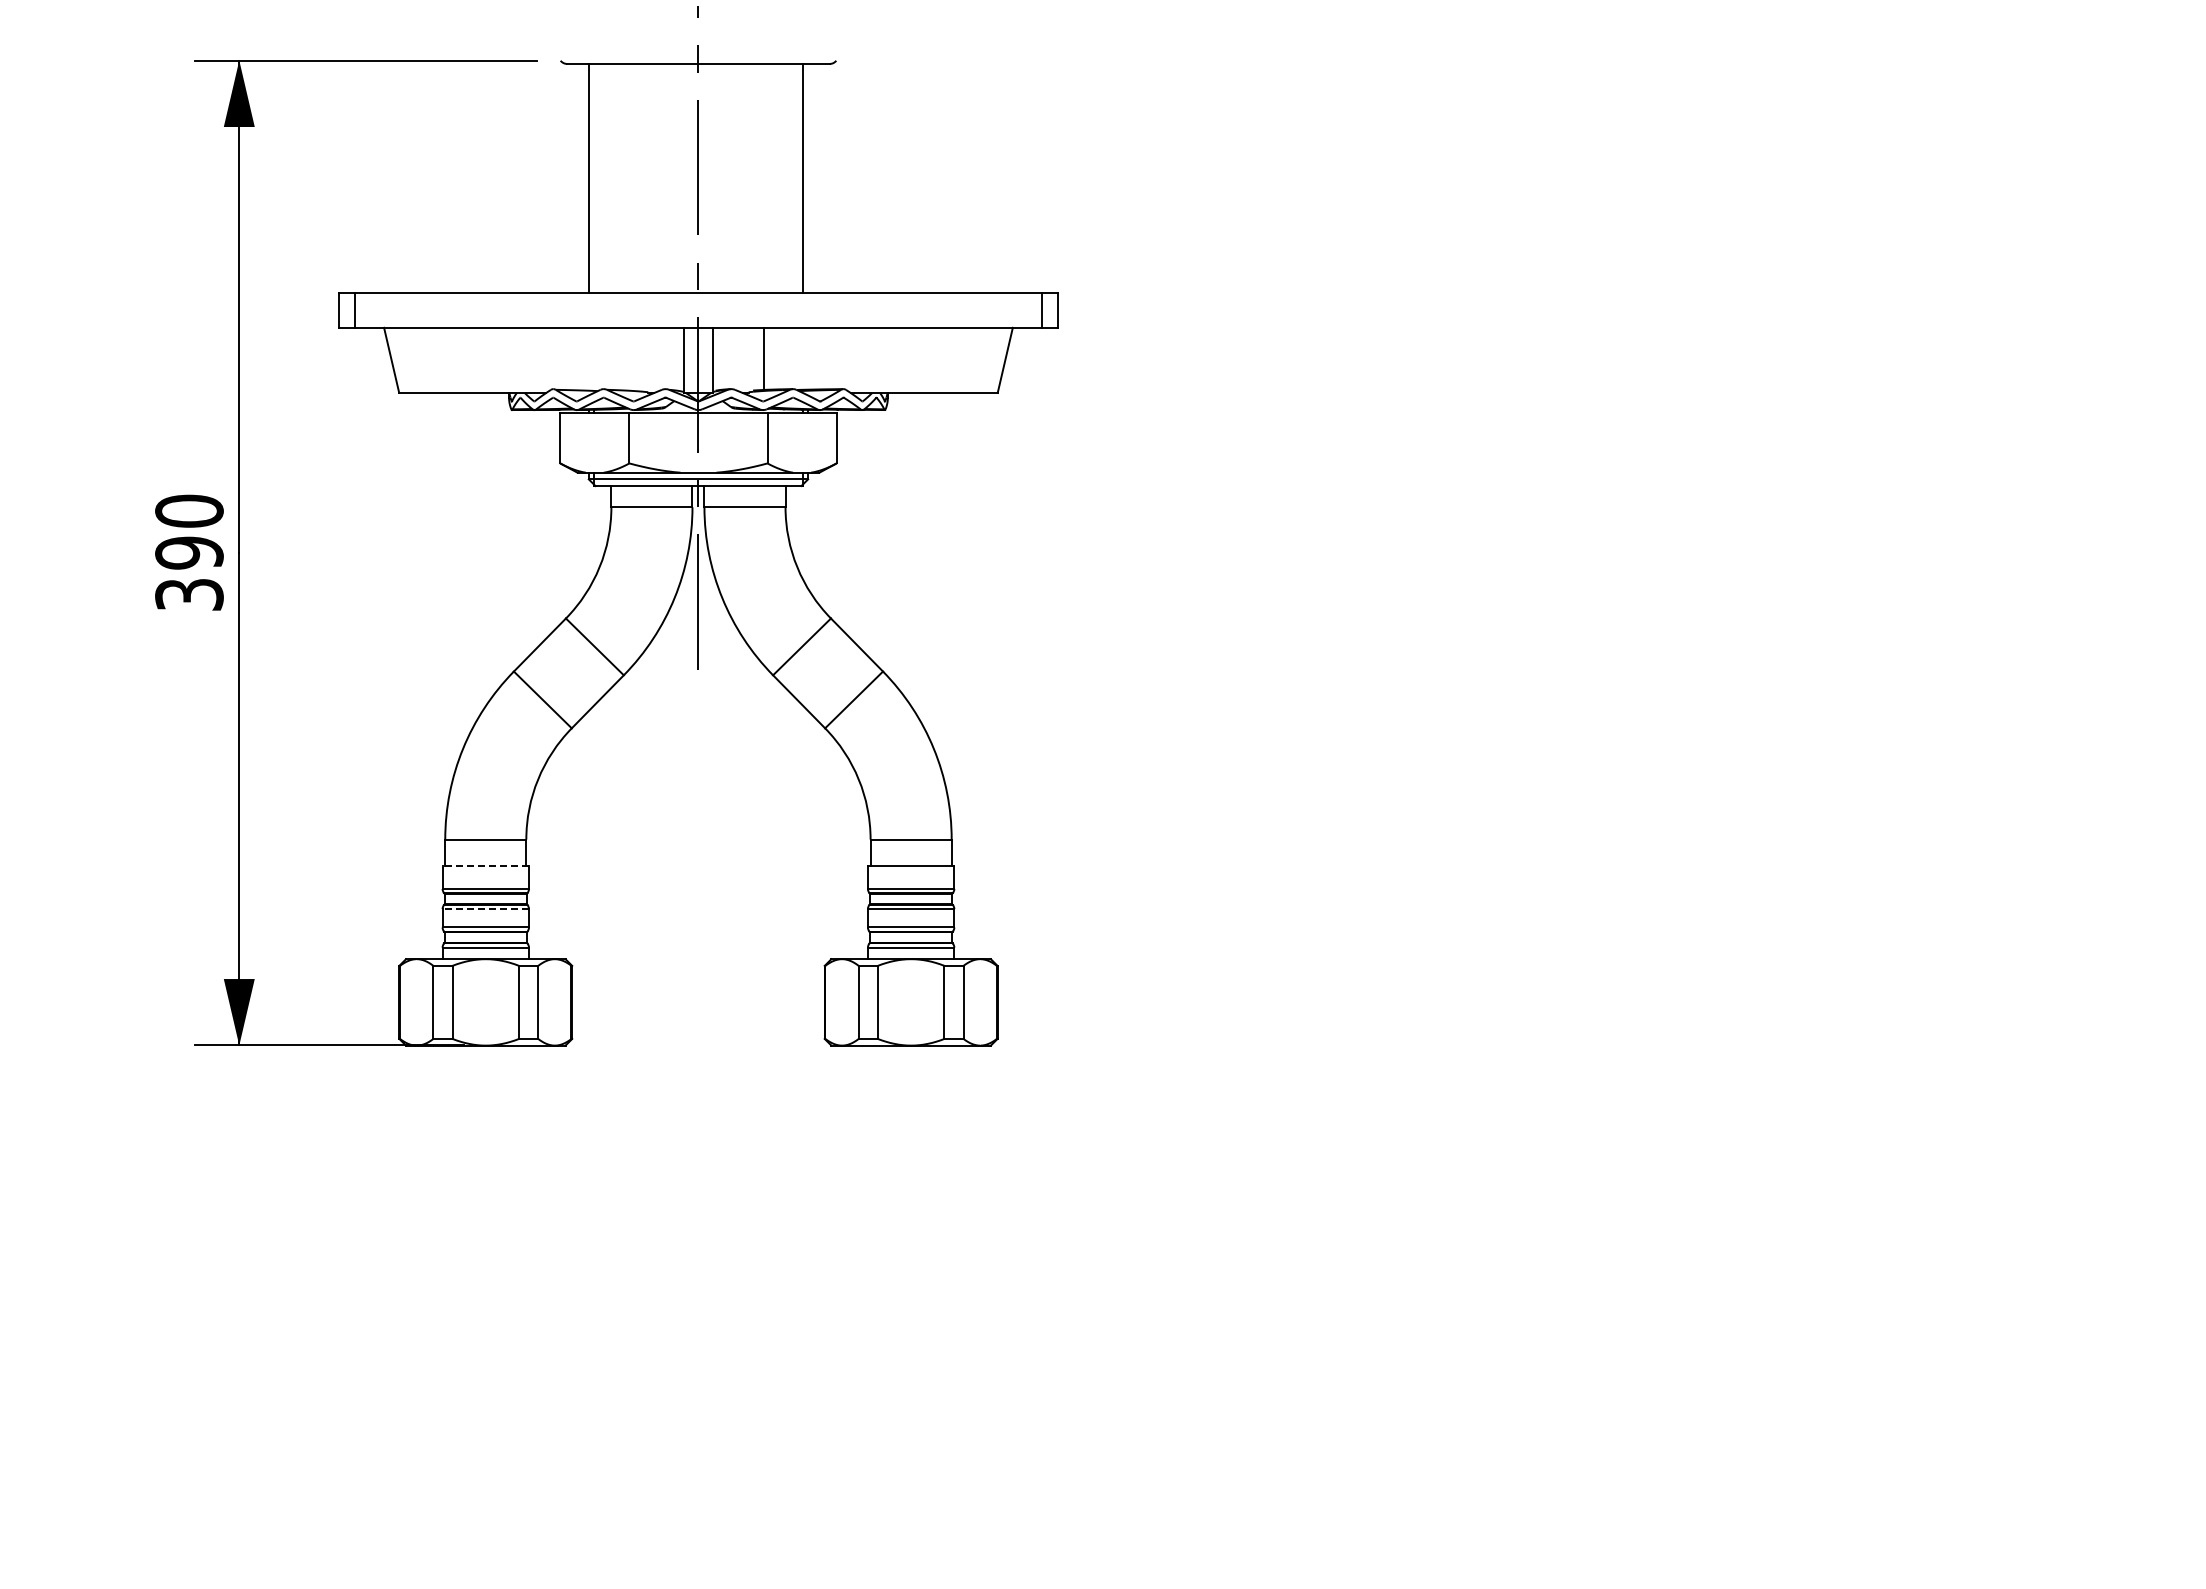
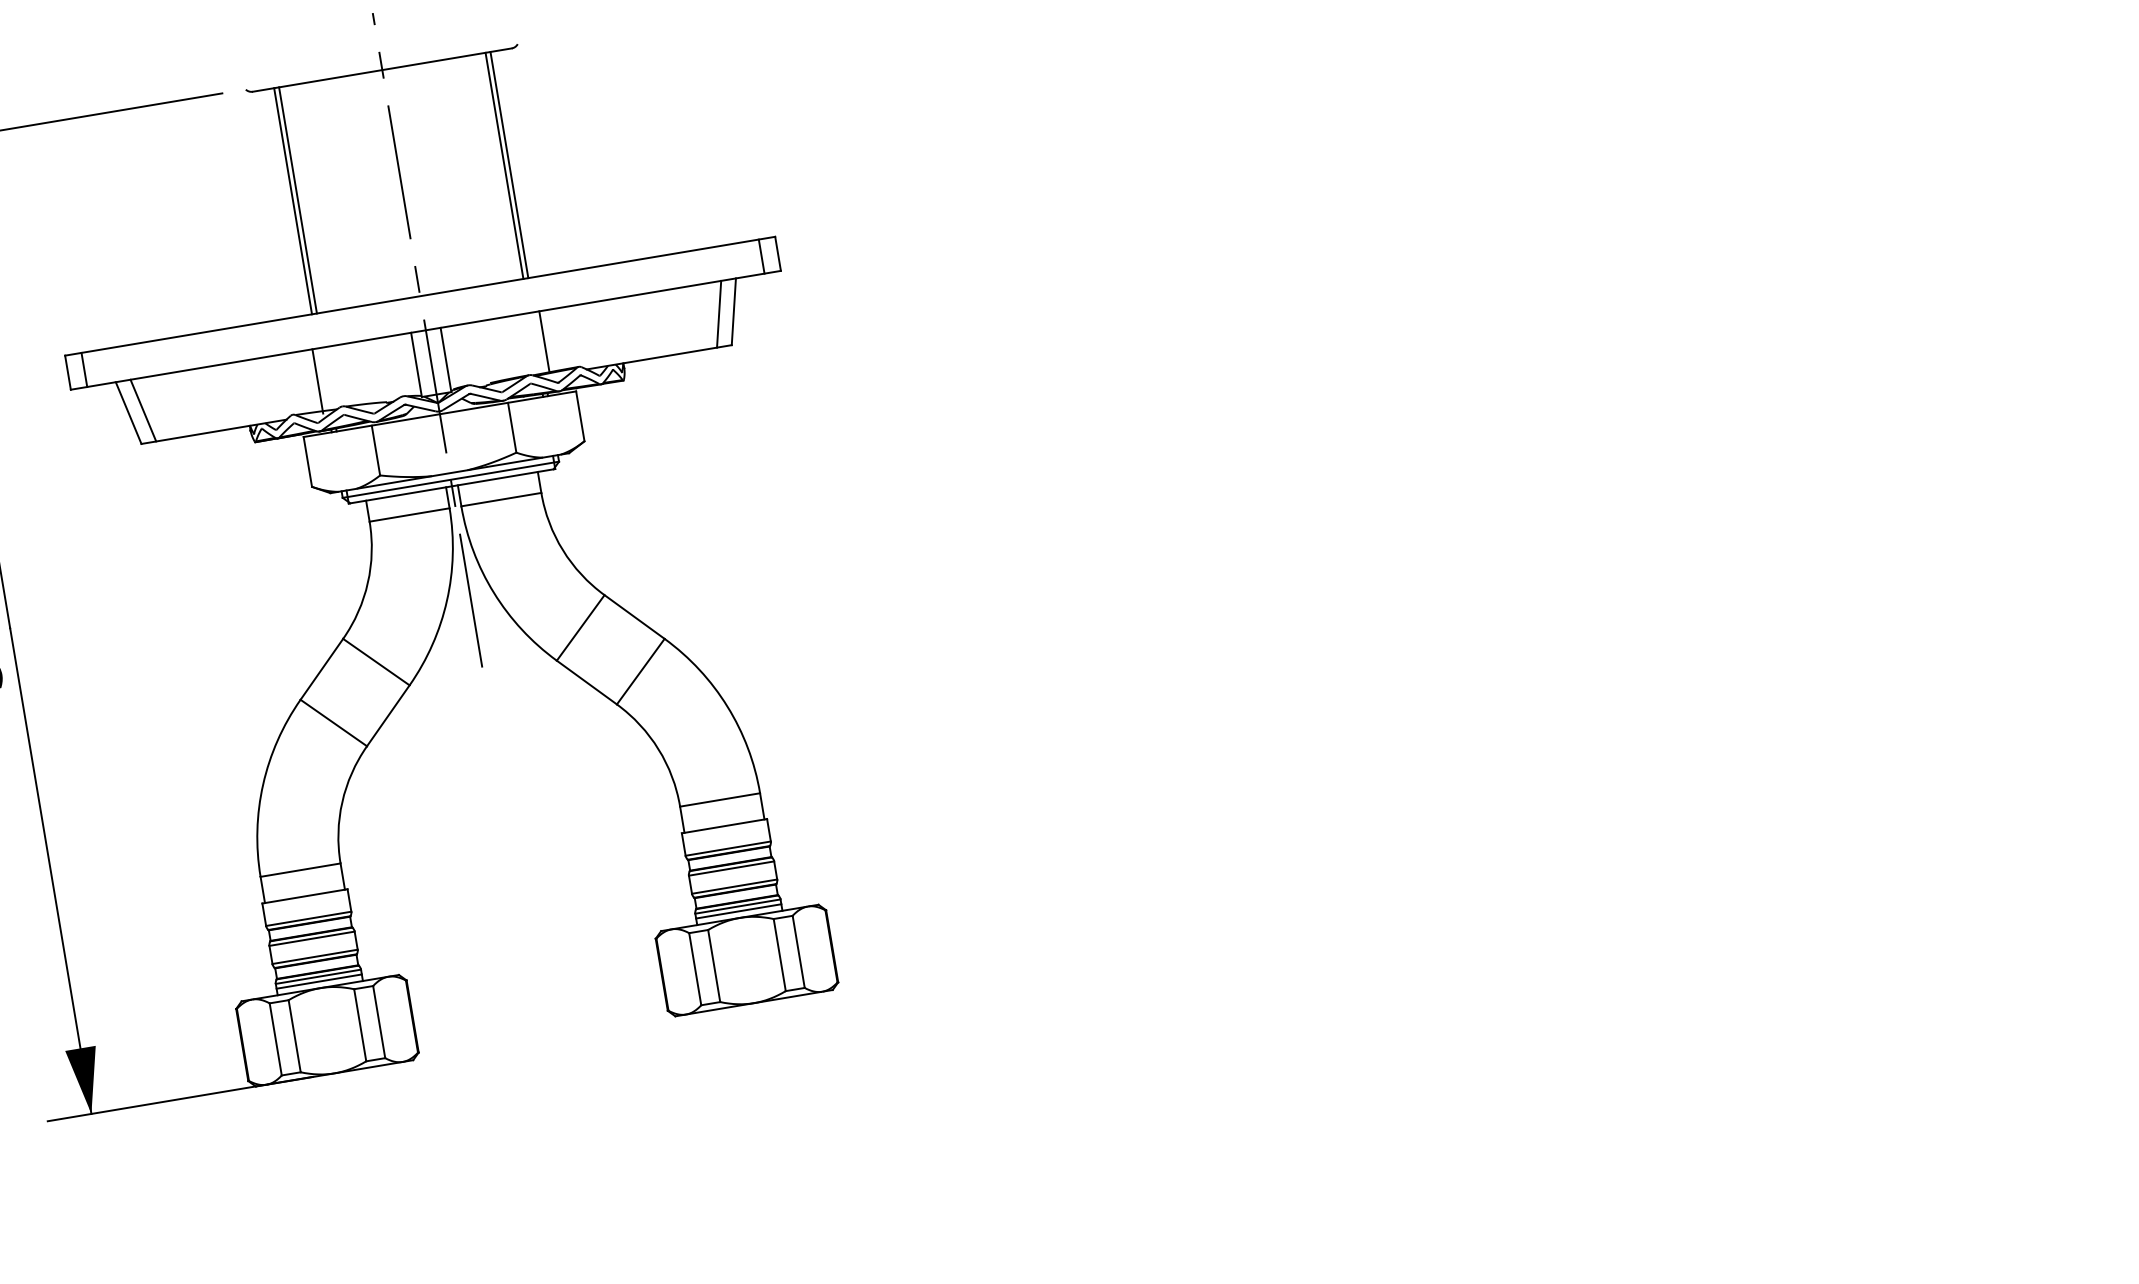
line: (593, 178) -> (297, 200), added
line: (808, 178) -> (509, 164), added
line: (764, 358) -> (544, 341), moved
line: (406, 359) -> (143, 409), added
line: (583, 359) -> (317, 380), added
line: (989, 359) -> (718, 313), added
line: (485, 866) -> (304, 896), dashed -> solid
line: (485, 909) -> (311, 939), dashed -> solid
line: (485, 952) -> (318, 981), added
line: (910, 952) -> (738, 911), added

